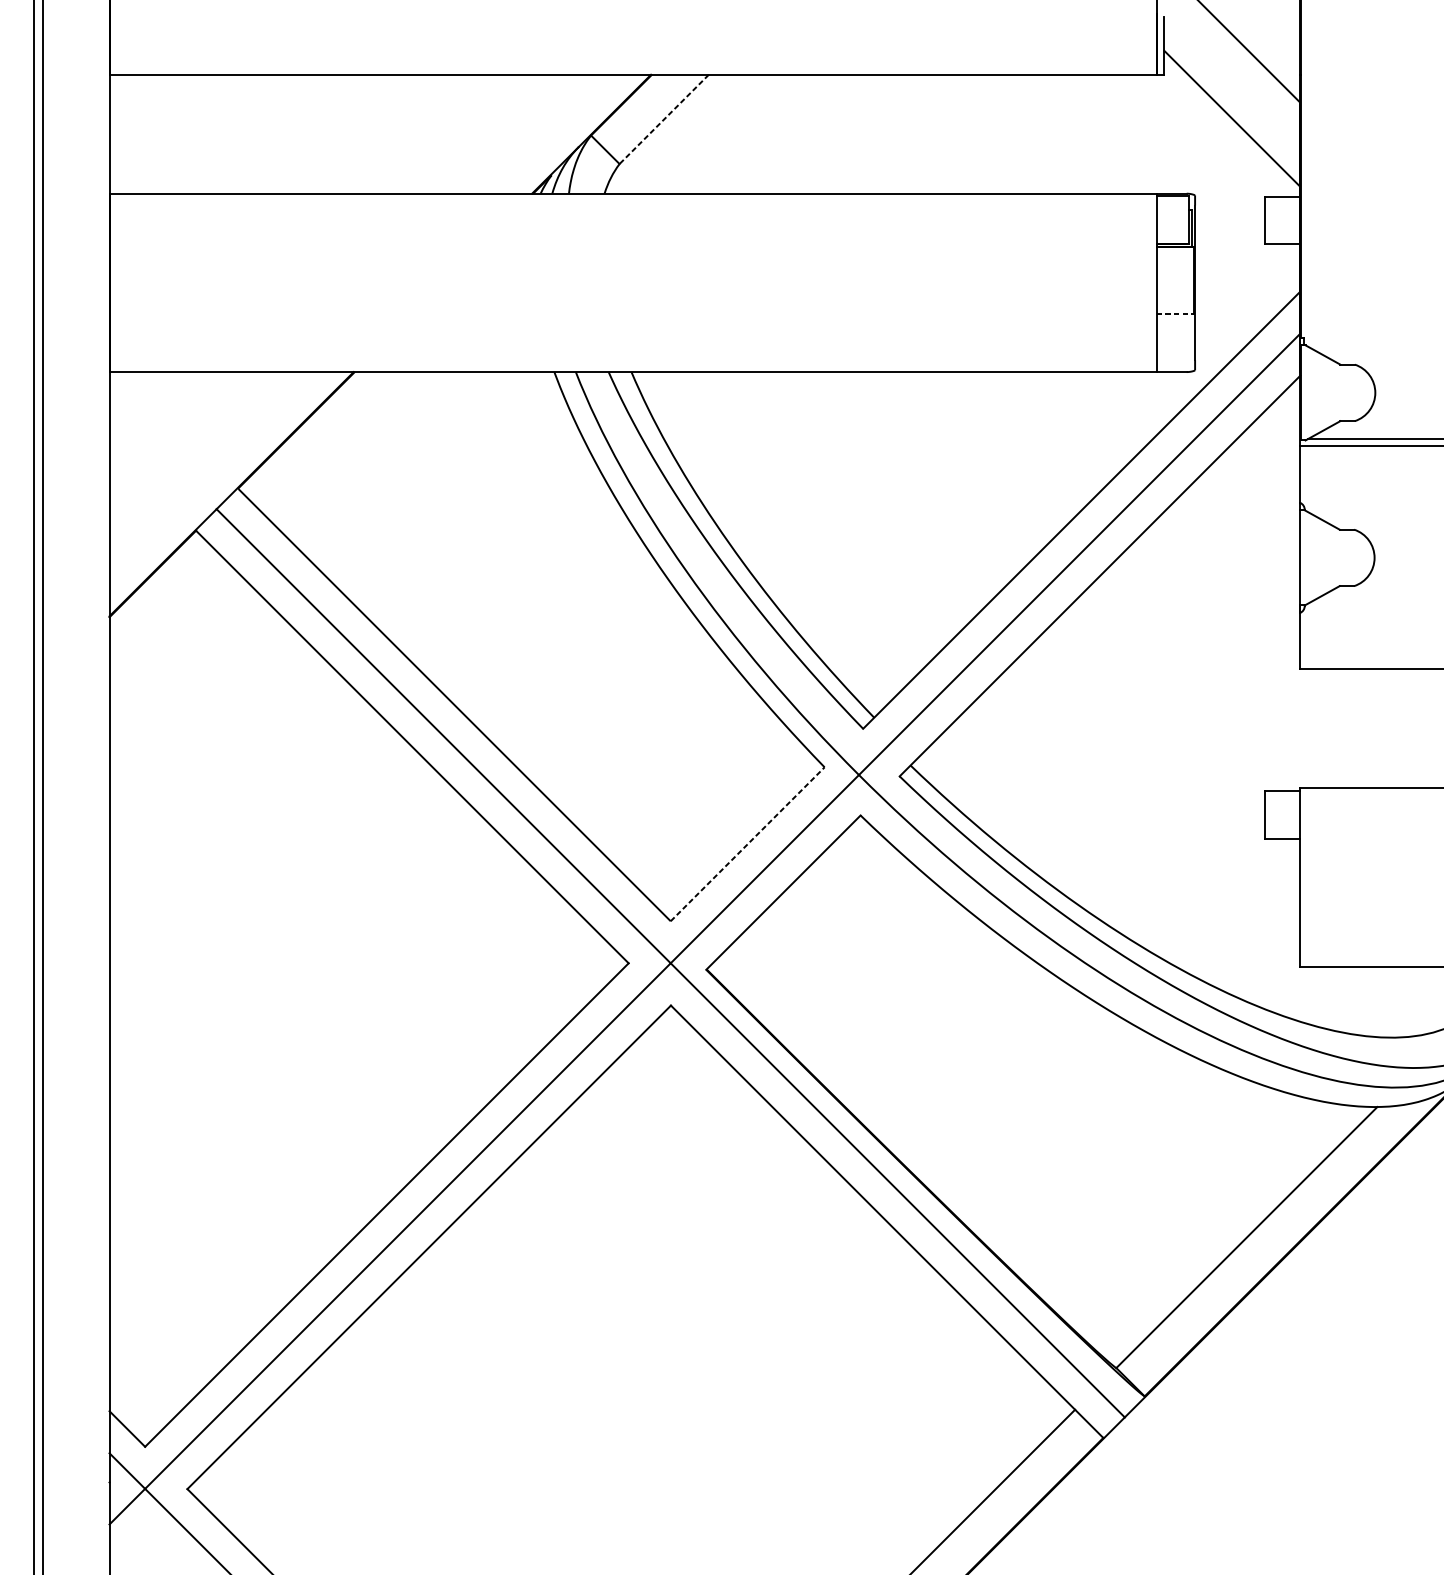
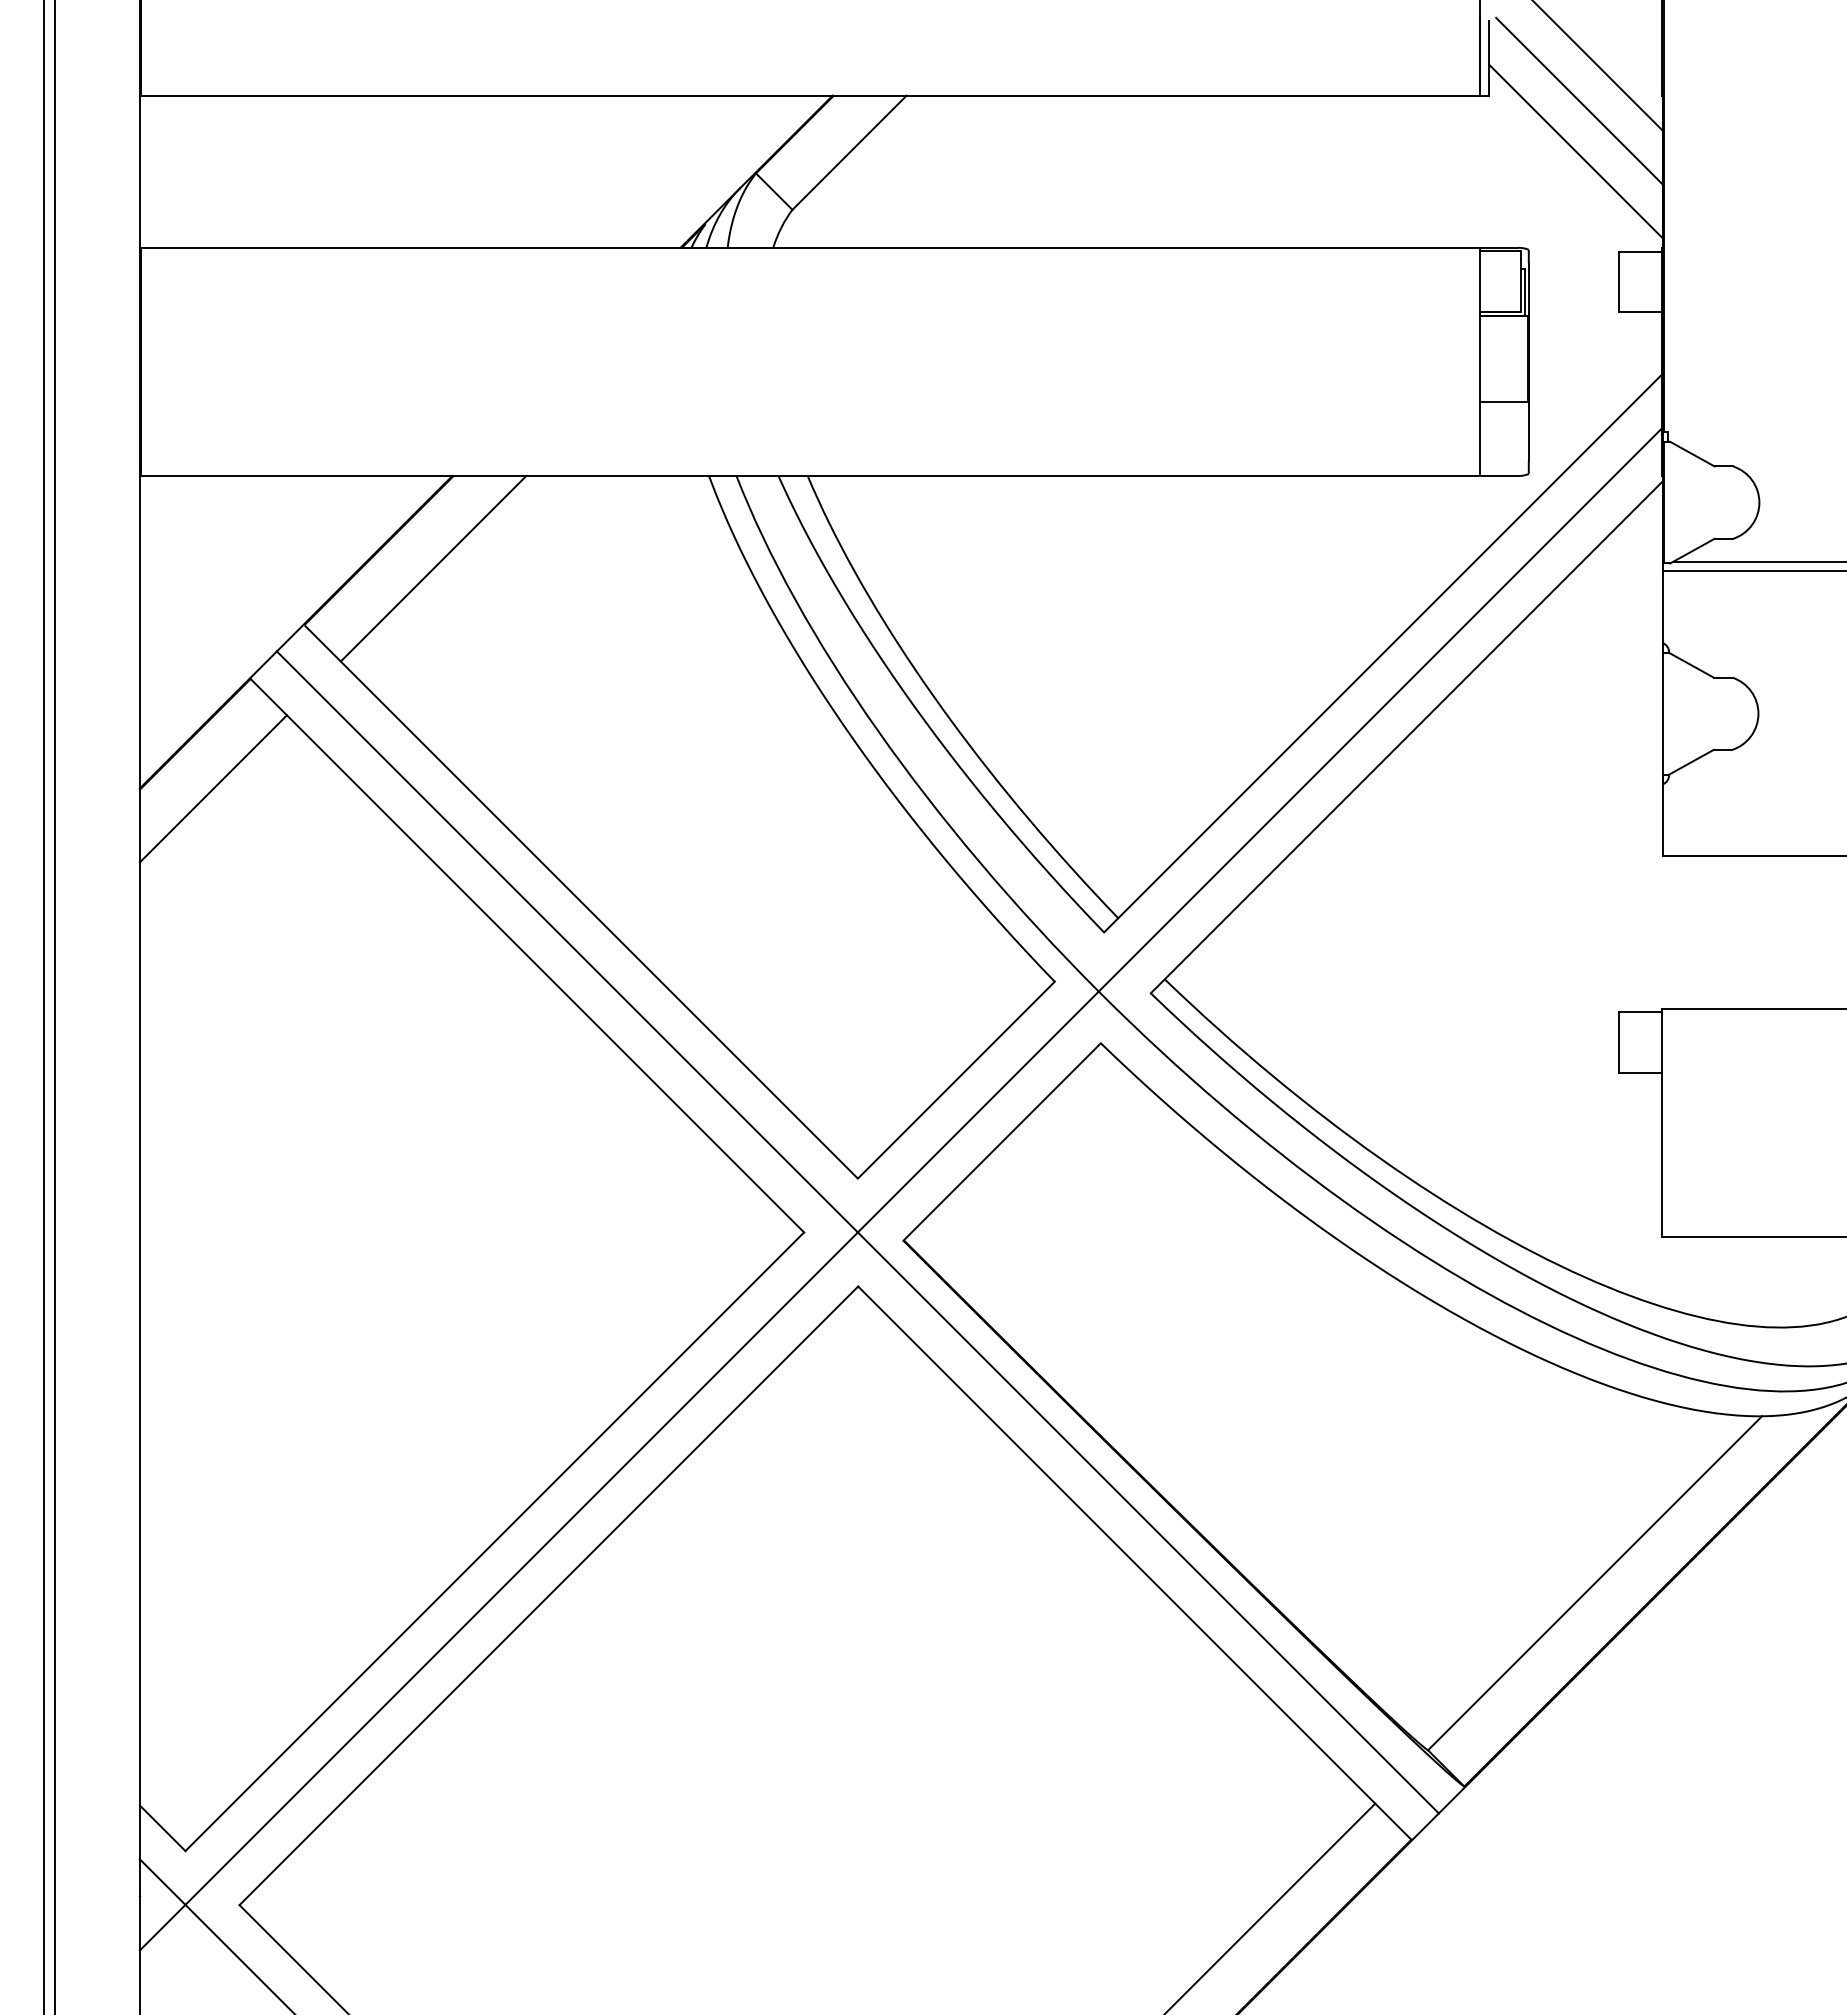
line: (1234, 79) -> (1579, 101), added
line: (664, 119) -> (849, 152), dashed -> solid
line: (1176, 313) -> (1504, 401), dashed -> solid
line: (339, 444) -> (433, 568), added
line: (167, 616) -> (213, 788), added
line: (747, 843) -> (956, 1079), dashed -> solid

